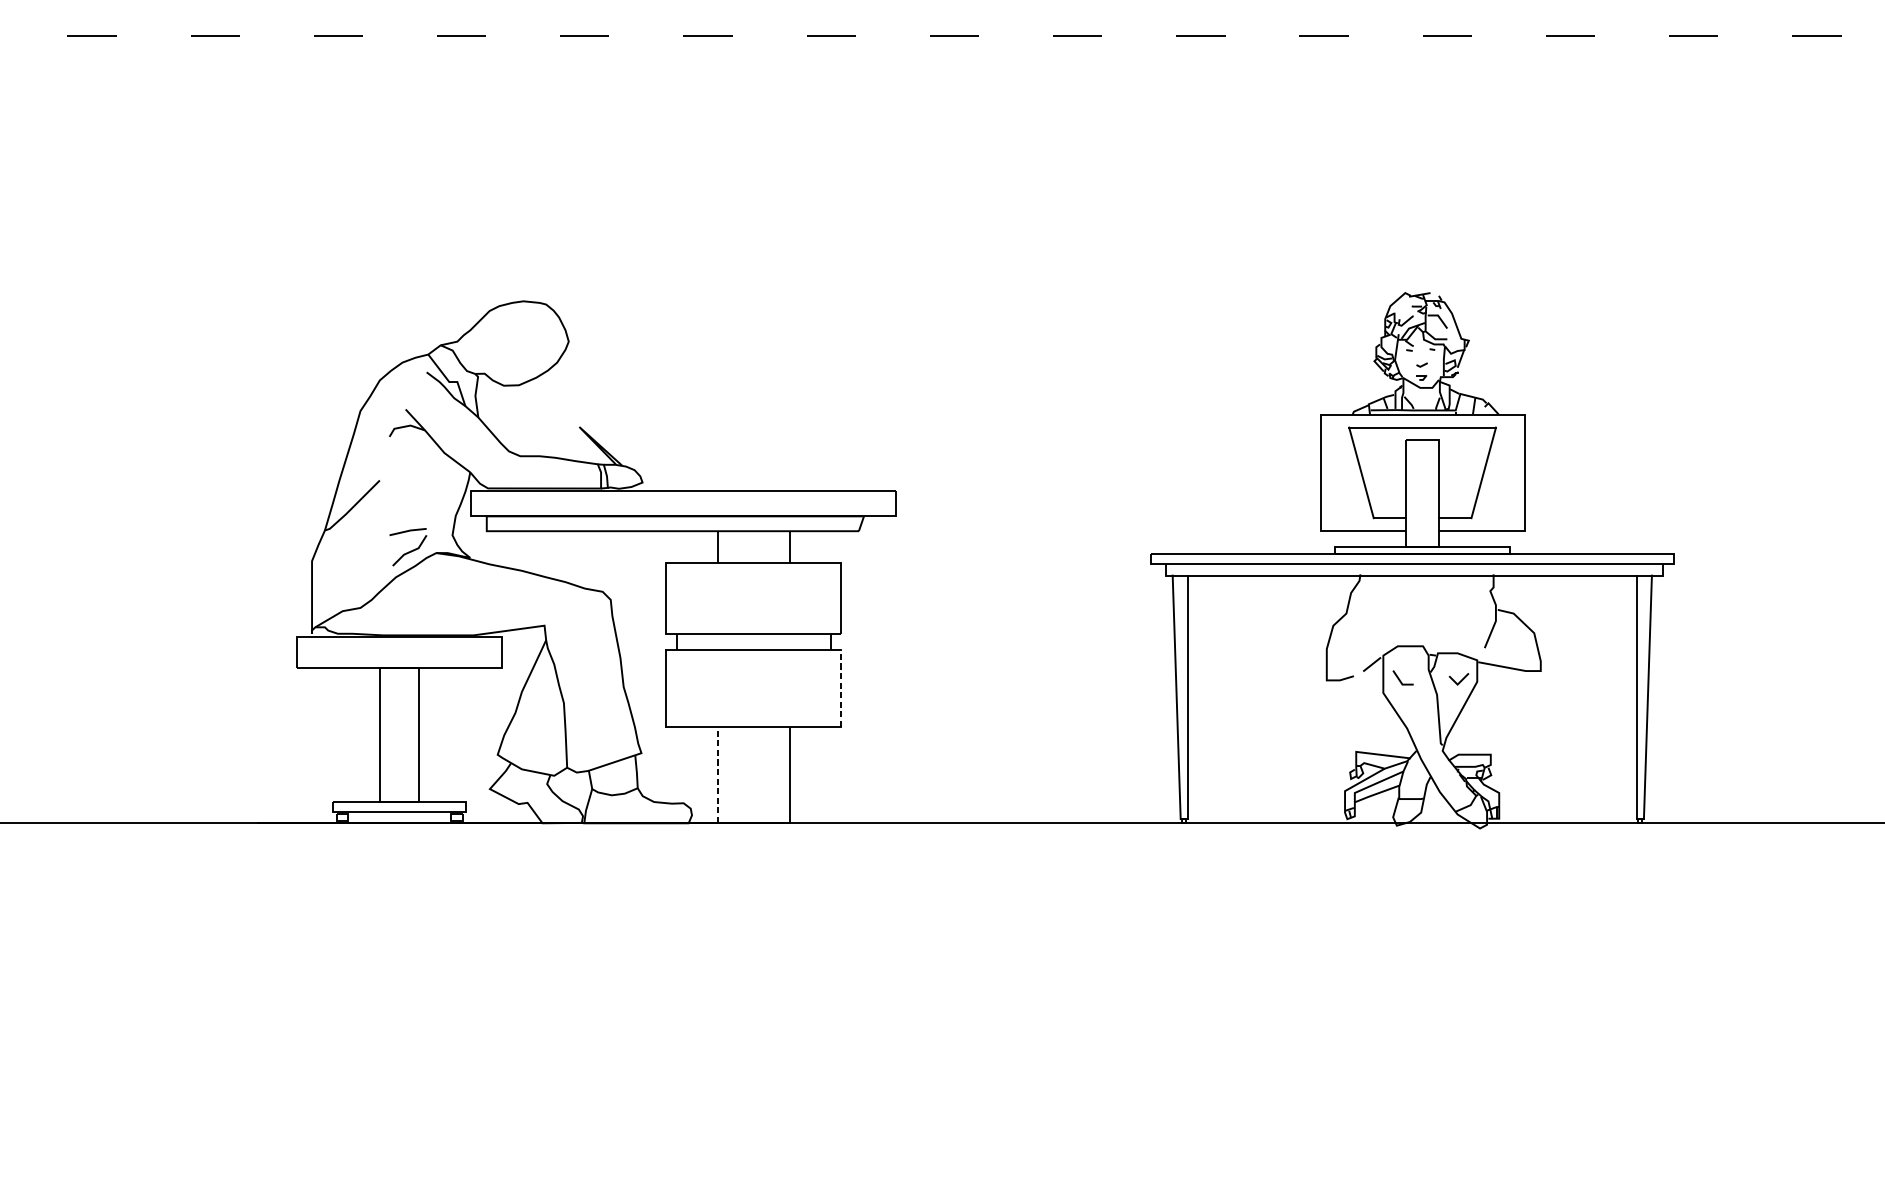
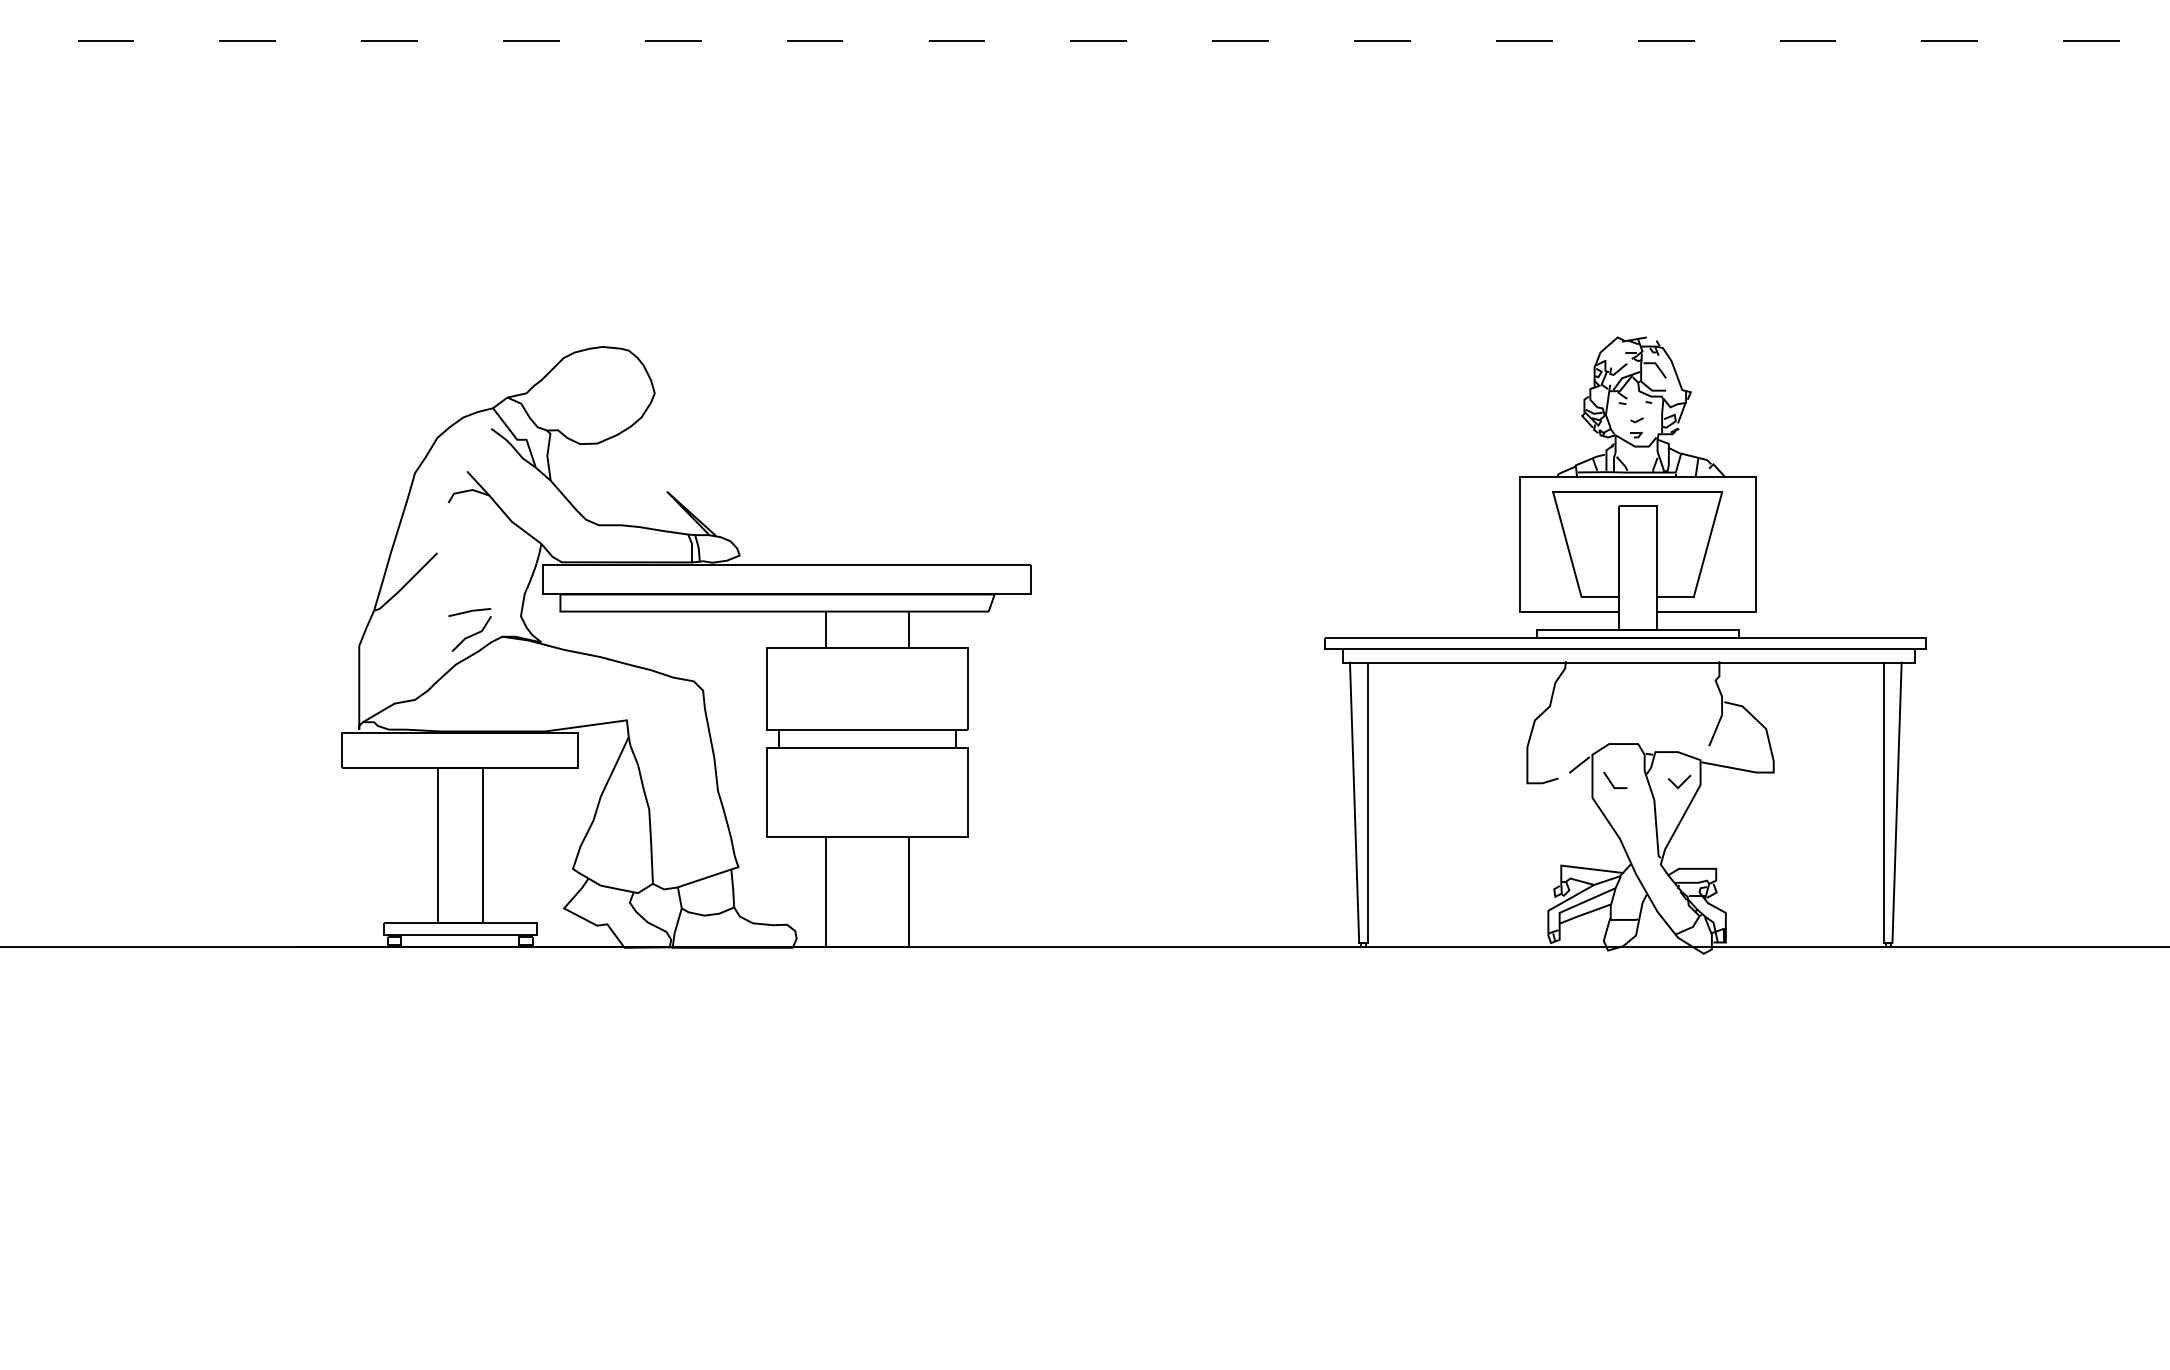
line: (841, 687) -> (968, 791), dashed -> solid
line: (717, 774) -> (826, 891), dashed -> solid

